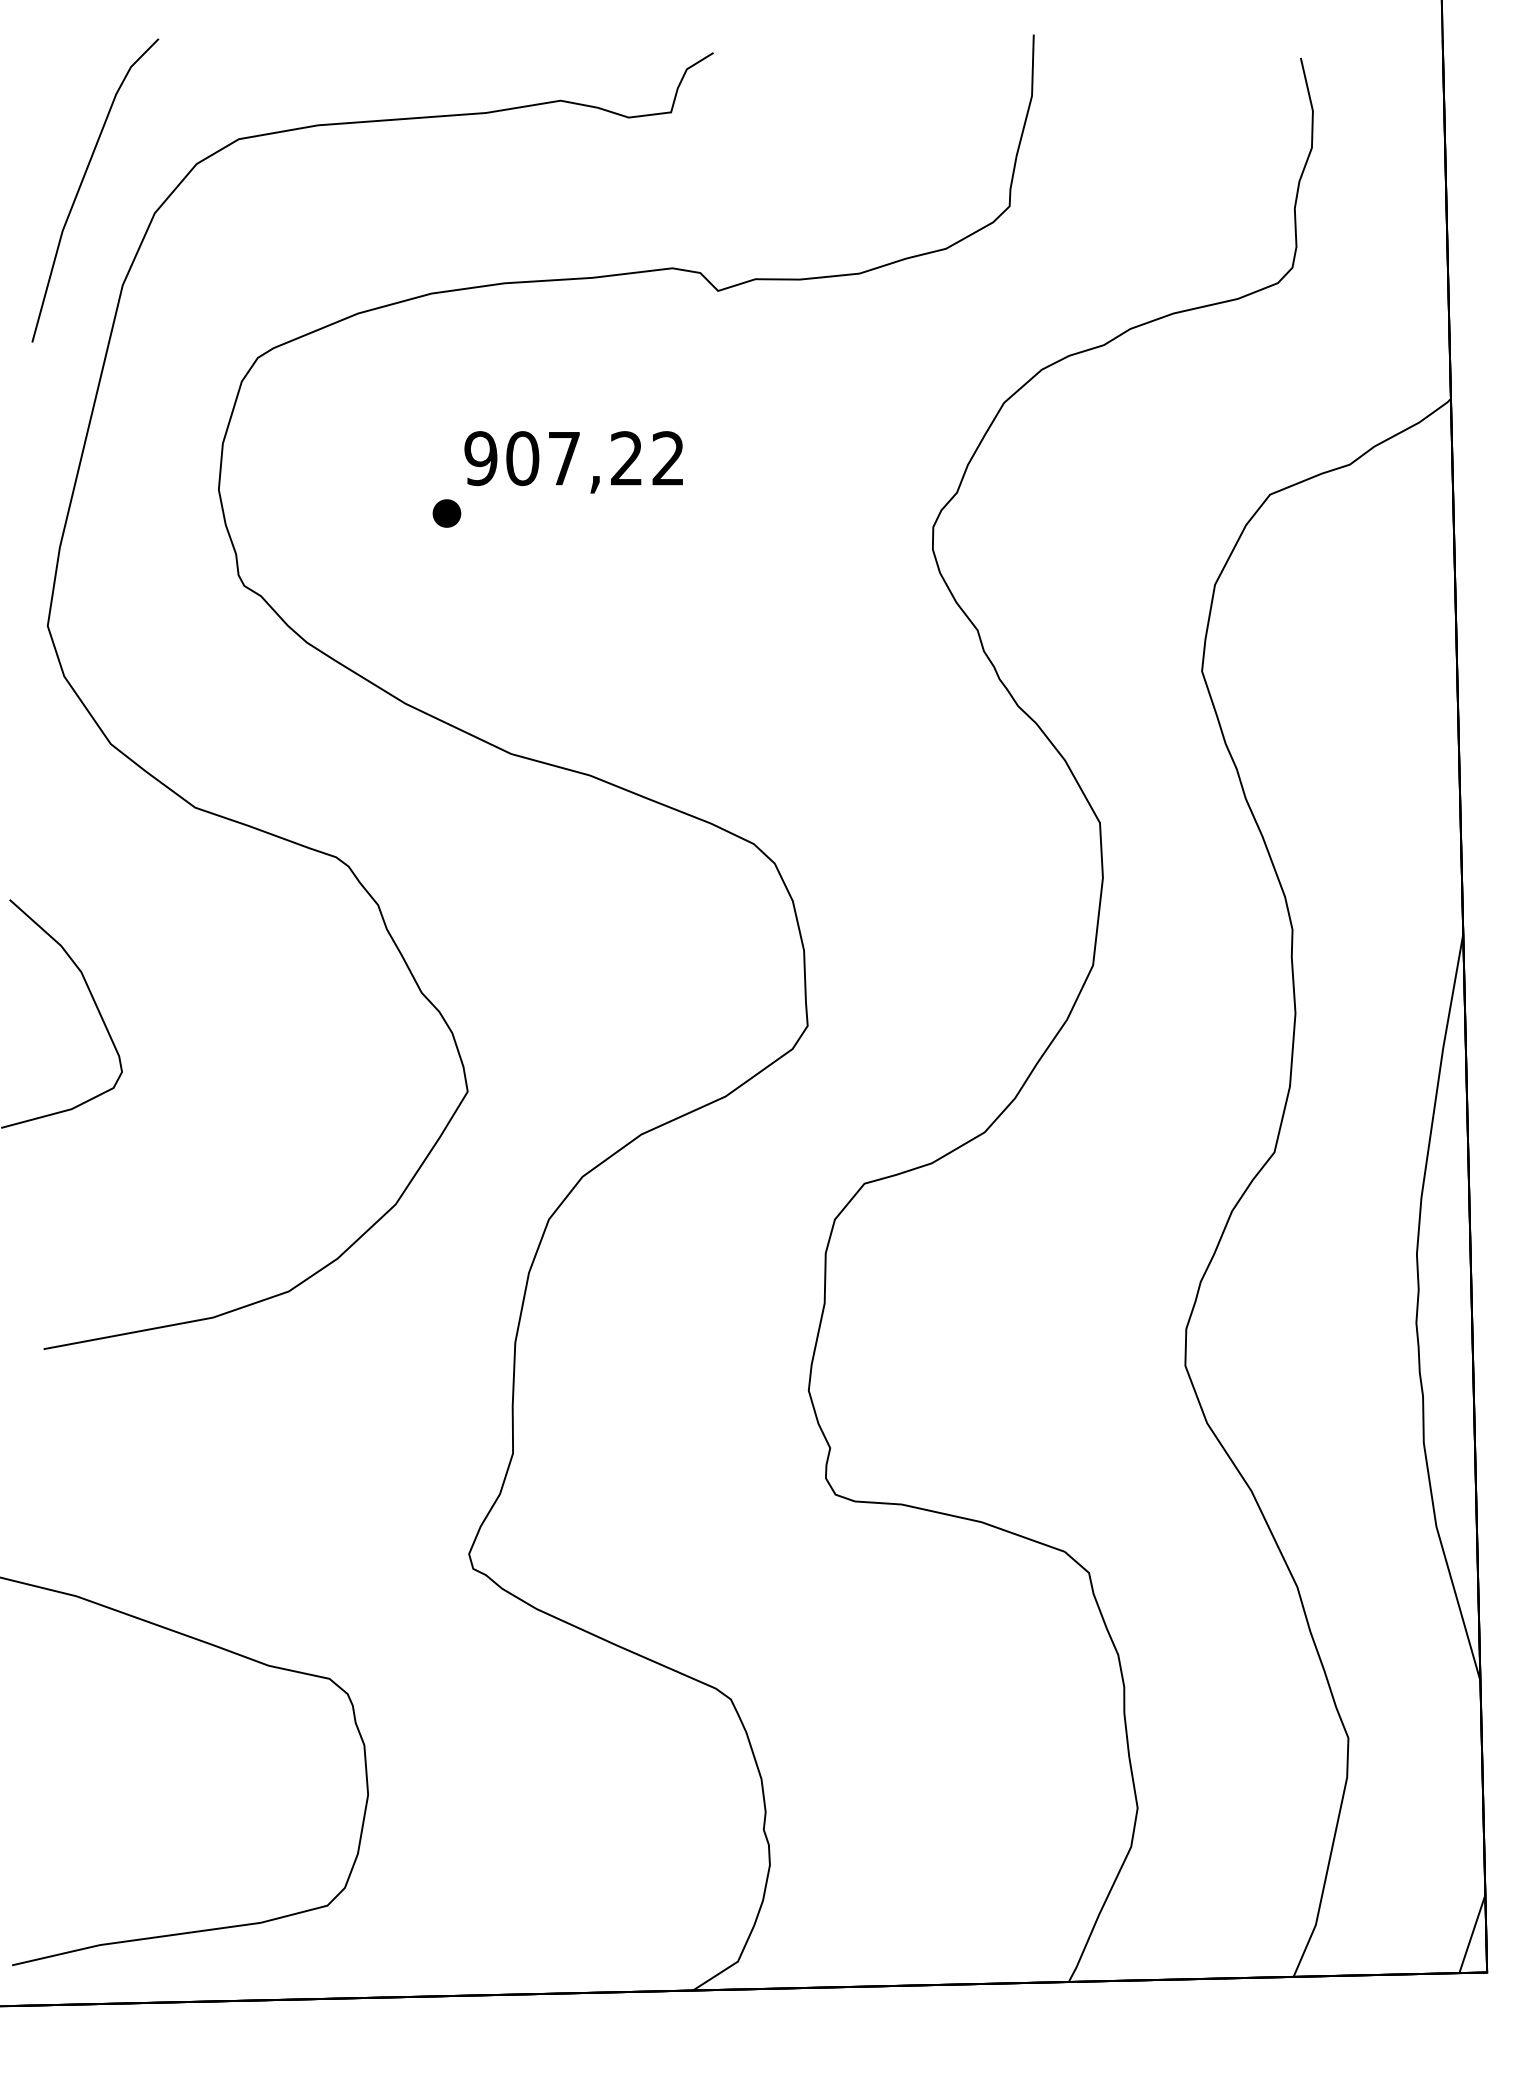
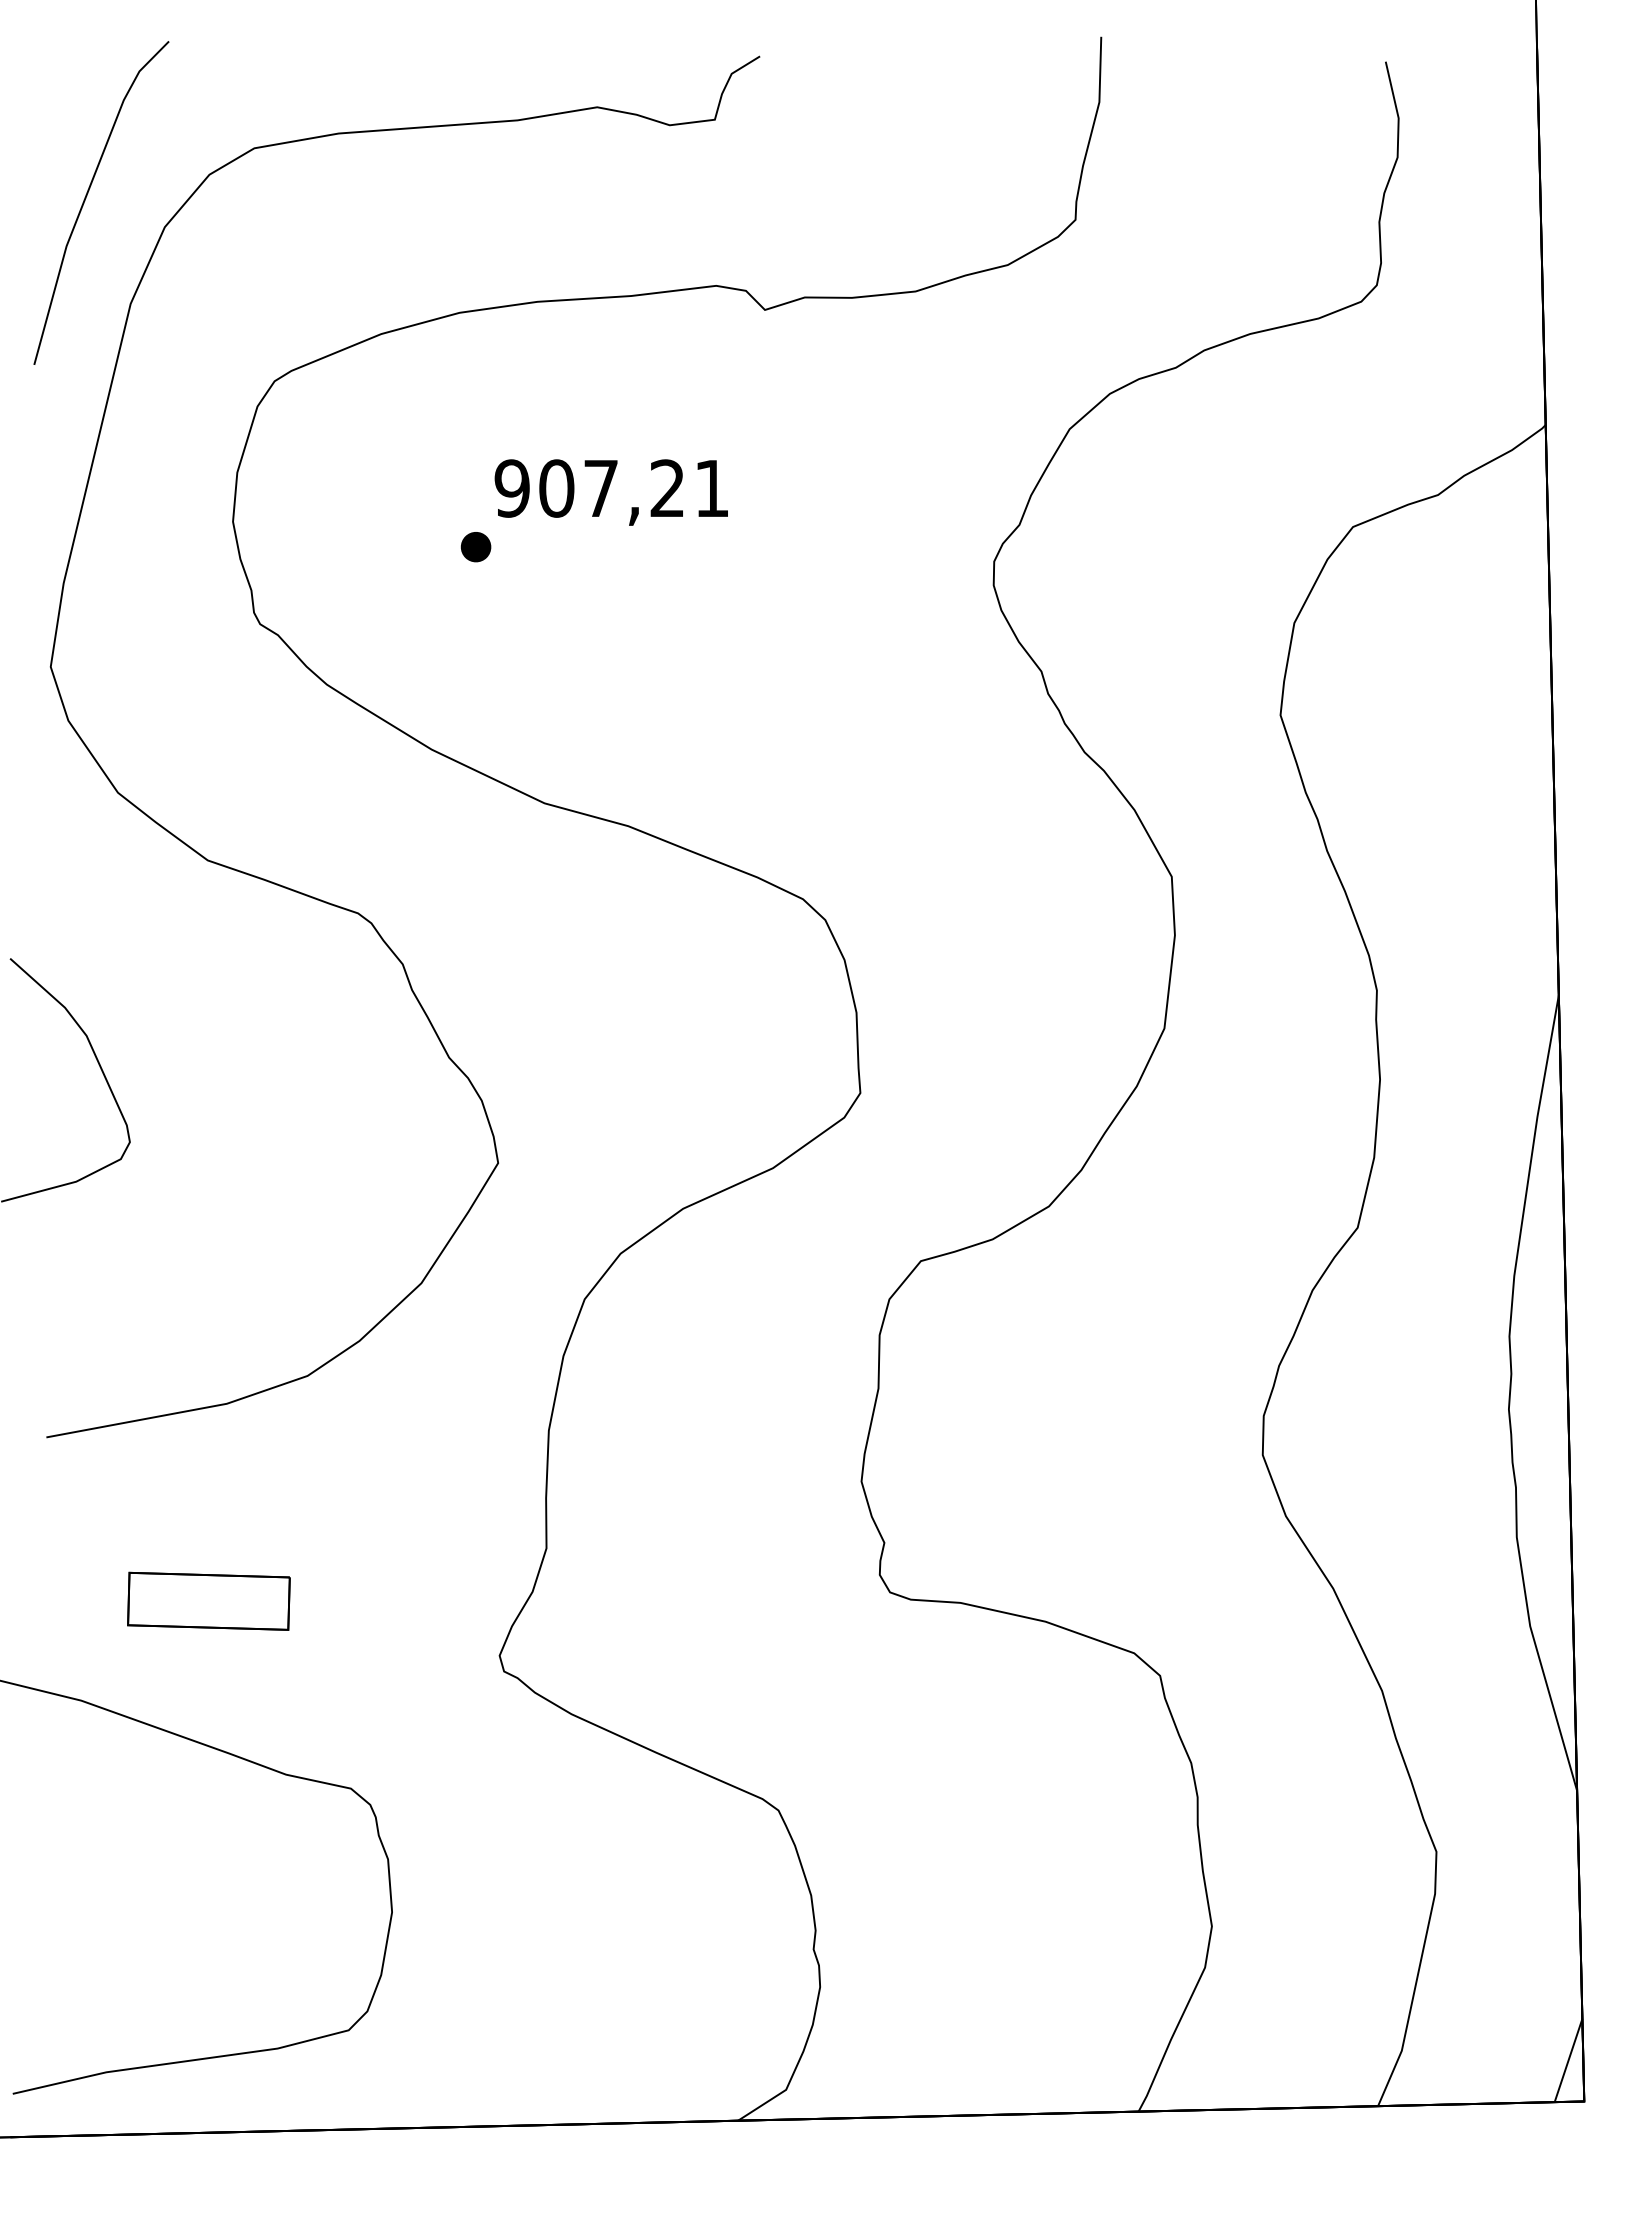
text: (667, 458) -> (711, 488), 907,22 -> 907,21
part: (196, 1502) -> (209, 1600), added

